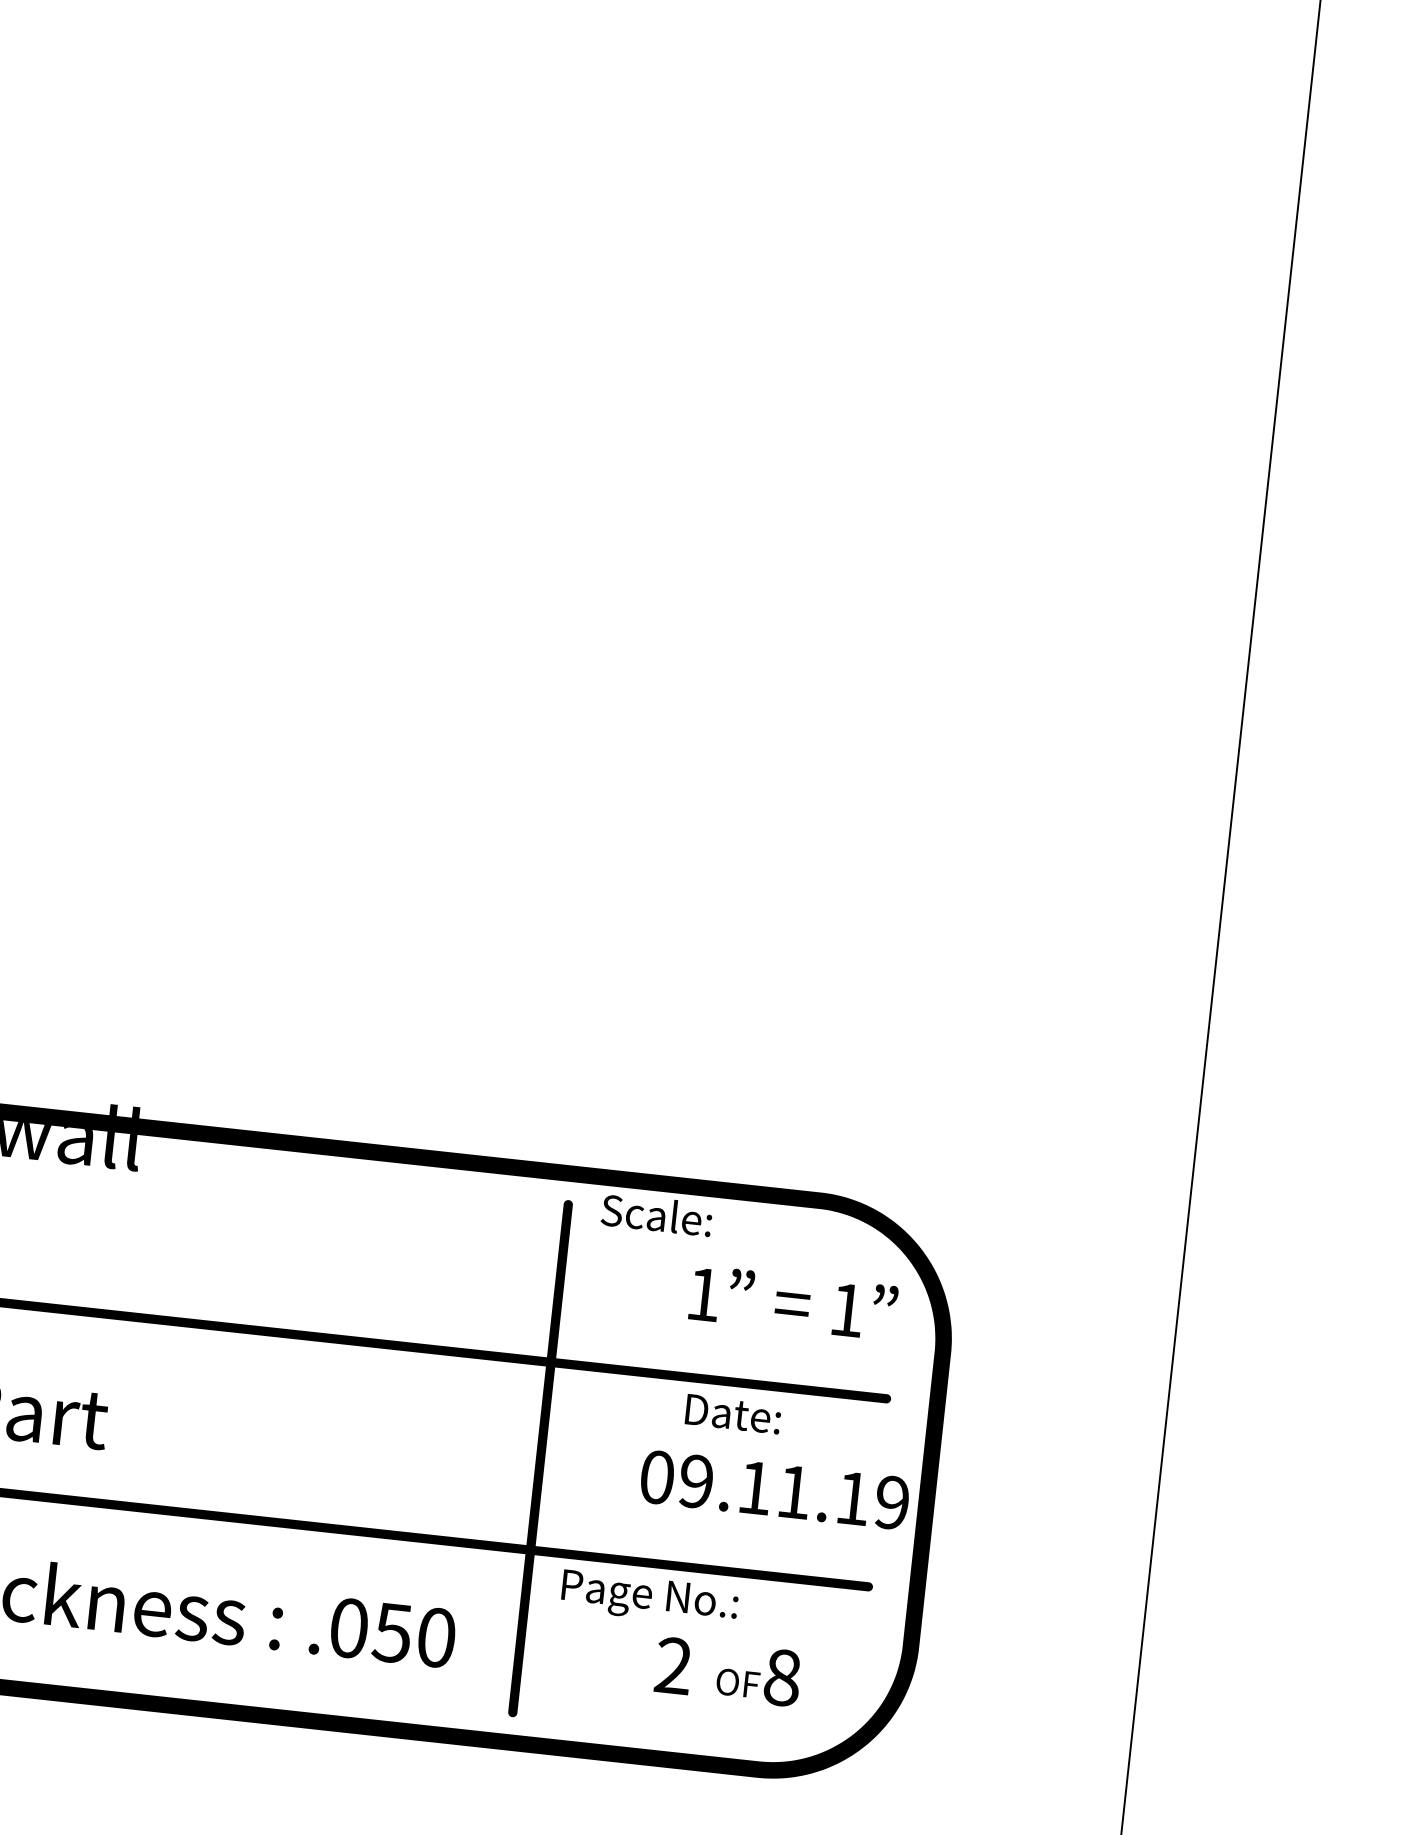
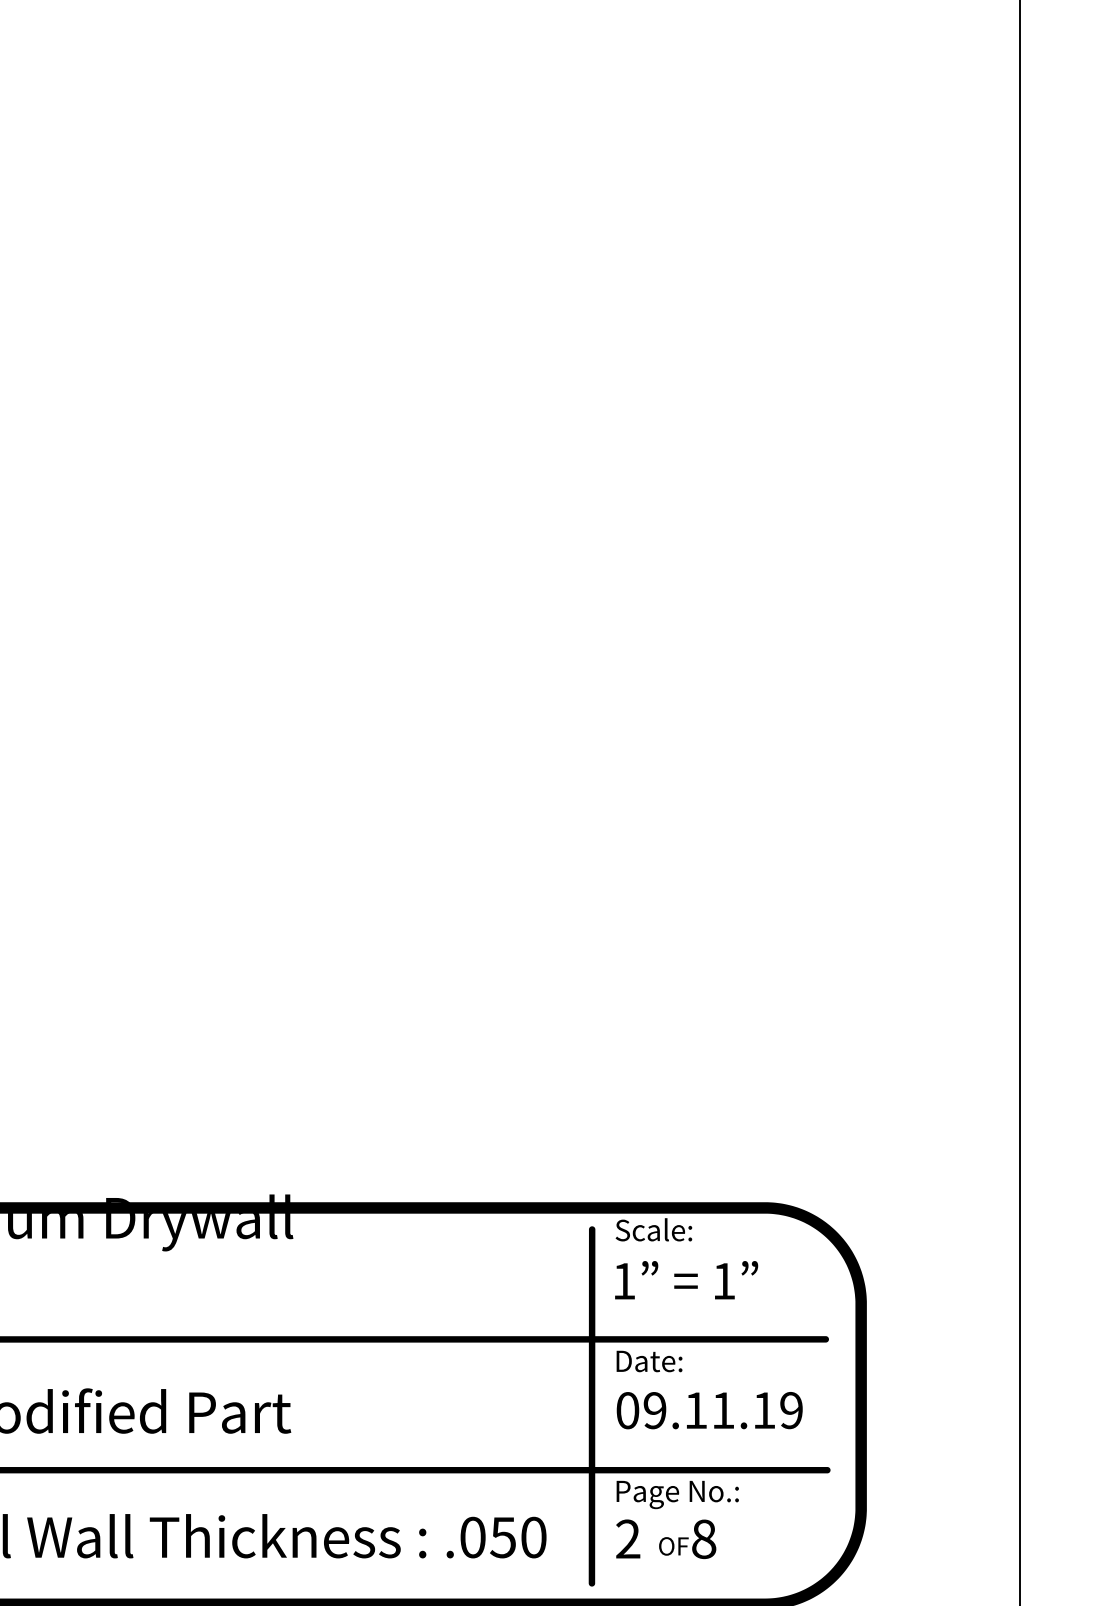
text: (793, 1303) -> (686, 1280), moved
text: (733, 1414) -> (649, 1361), moved
text: (774, 1489) -> (709, 1410), moved
text: (728, 1670) -> (666, 1538), moved

